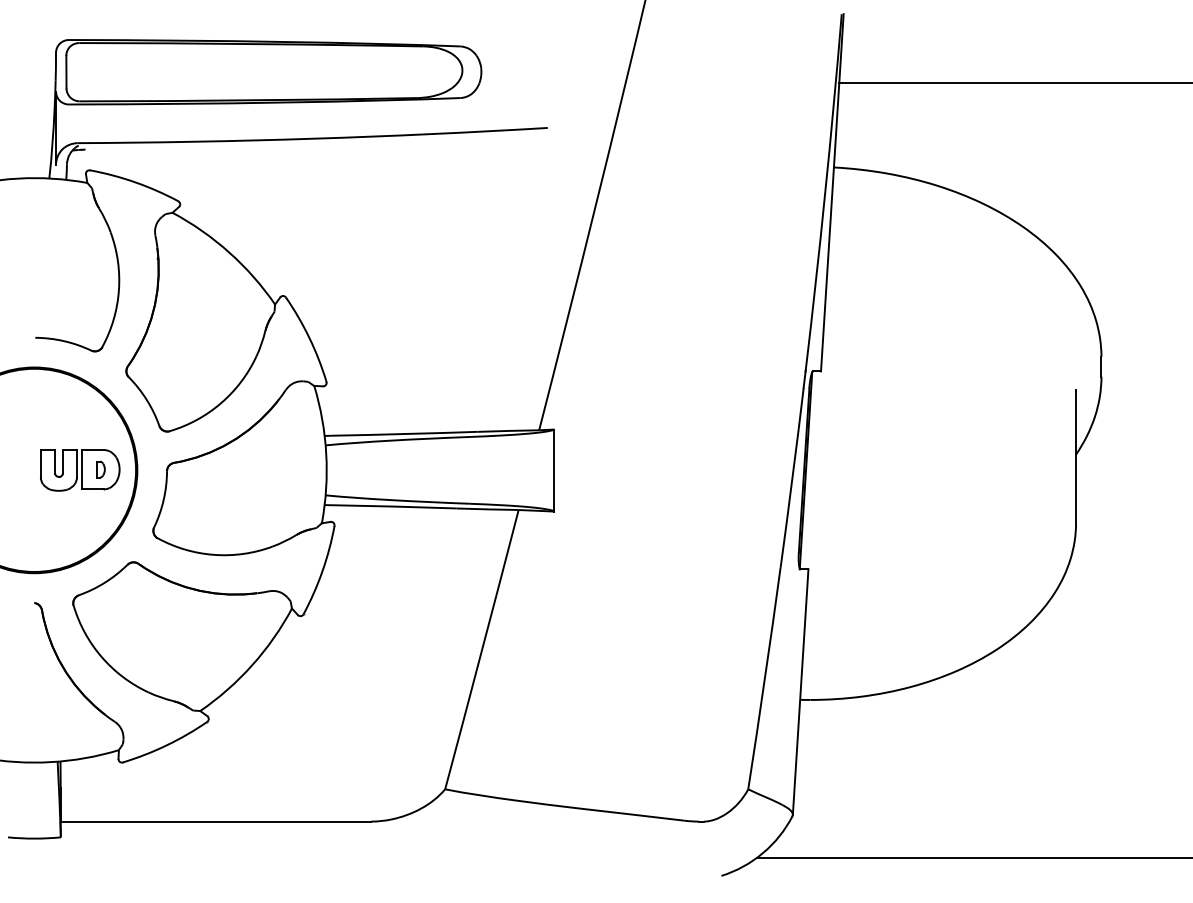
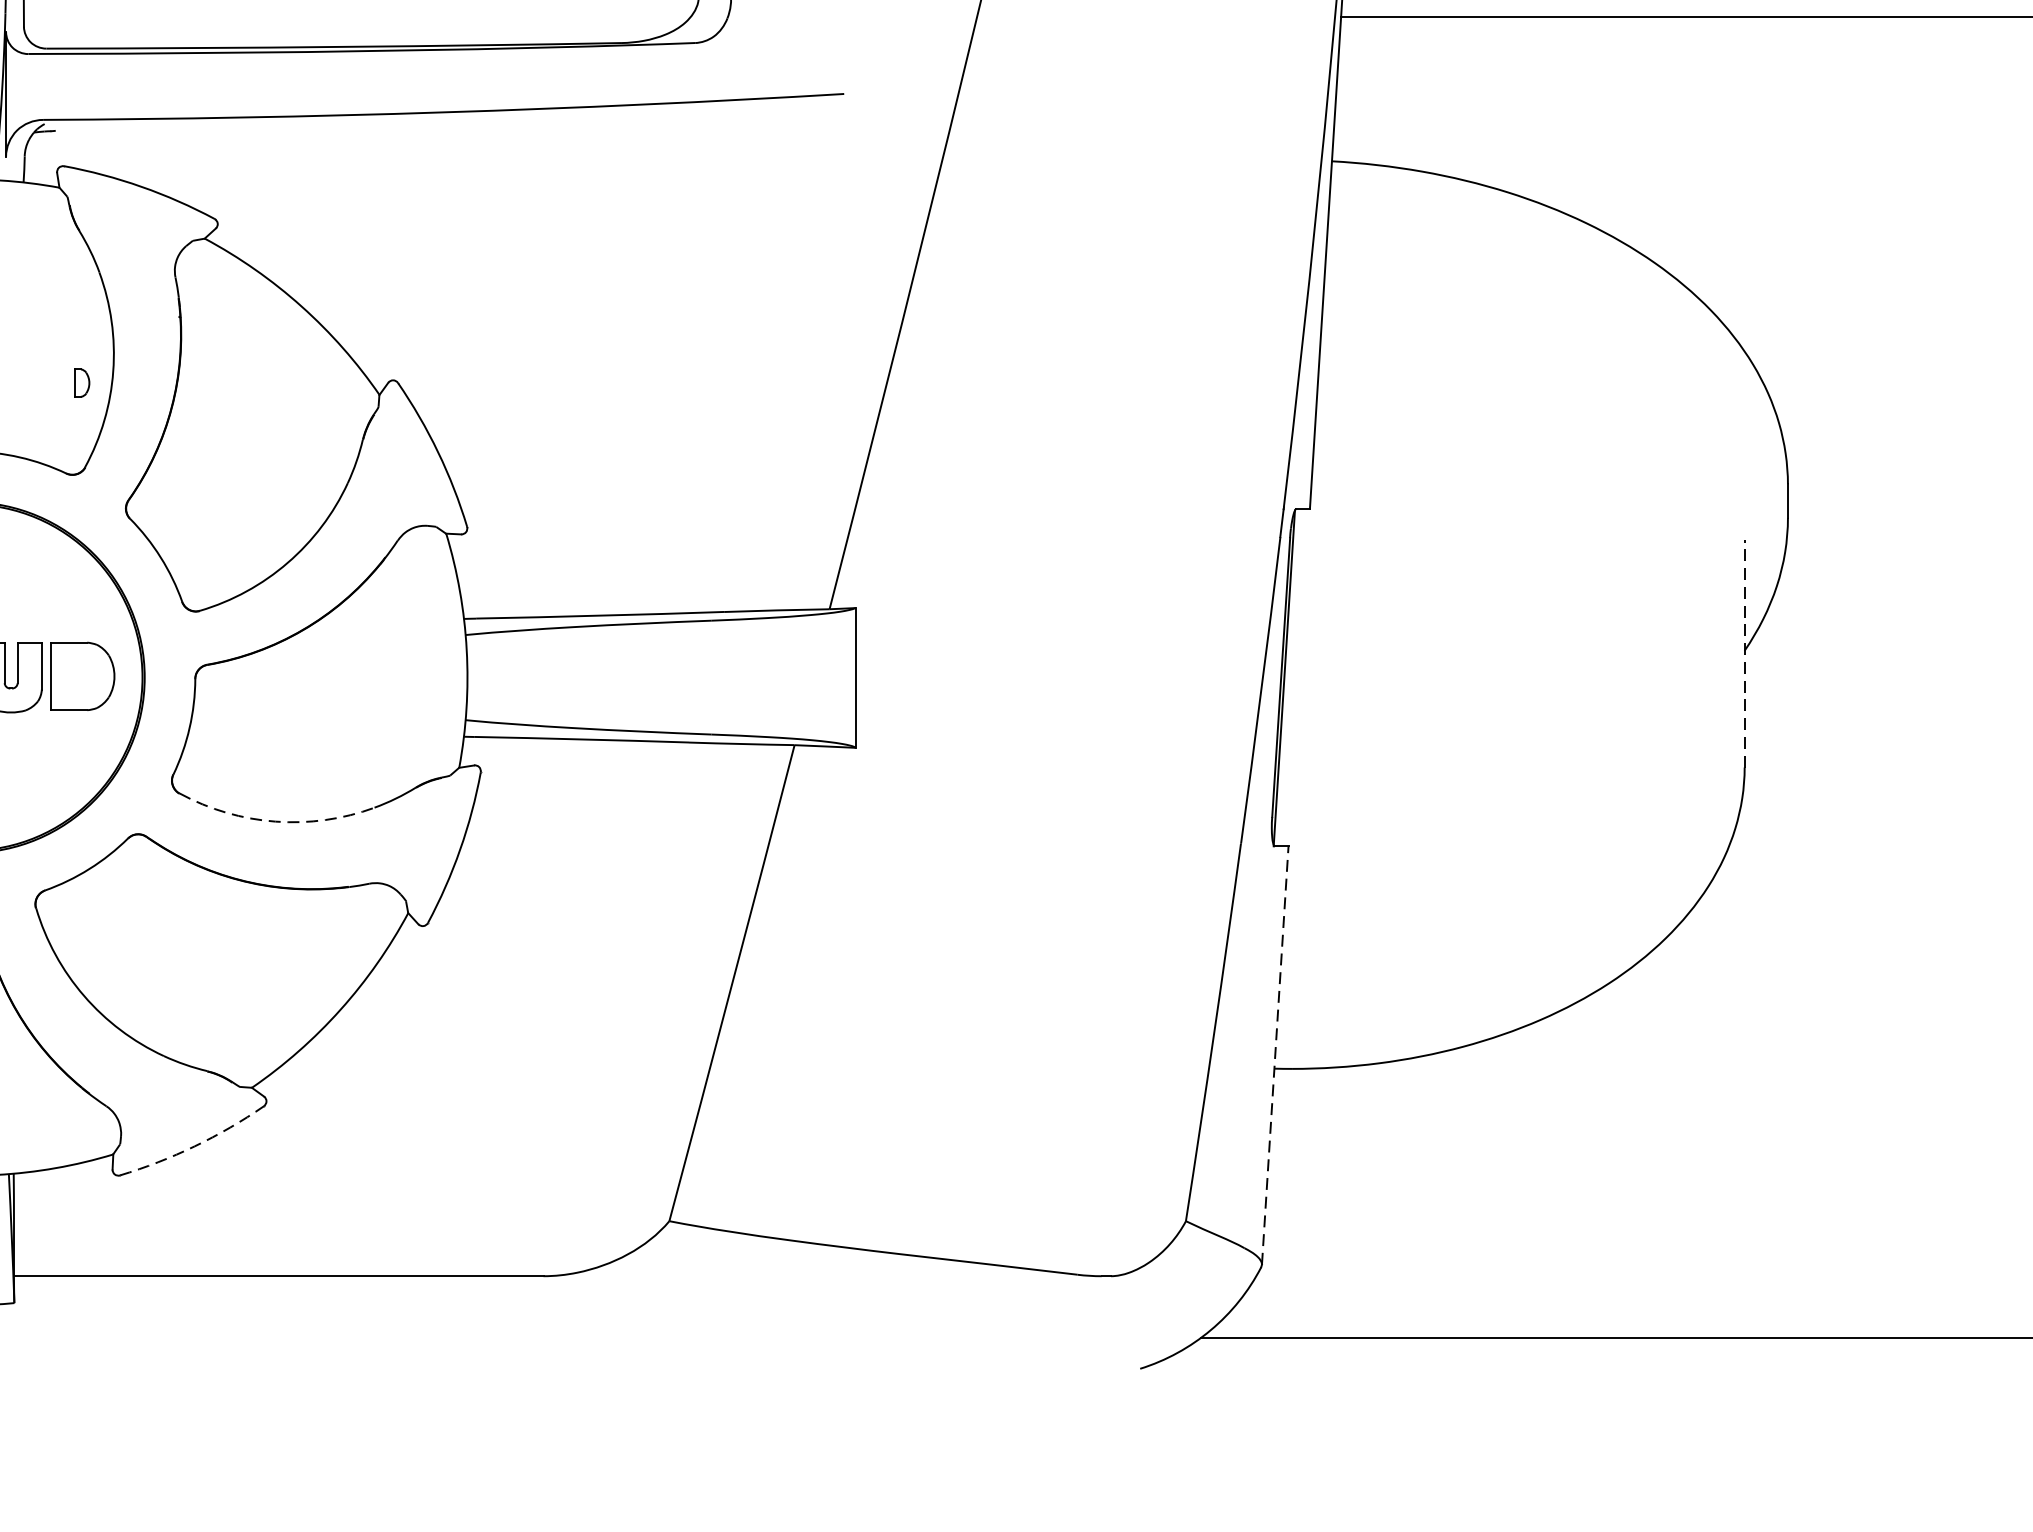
line: (1076, 456) -> (1745, 653), solid -> dashed
part: (100, 469) -> (81, 382), moved
arc: (214, 554) -> (276, 820), solid -> dashed
line: (800, 692) -> (1274, 1056), solid -> dashed
arc: (166, 745) -> (194, 1146), solid -> dashed

